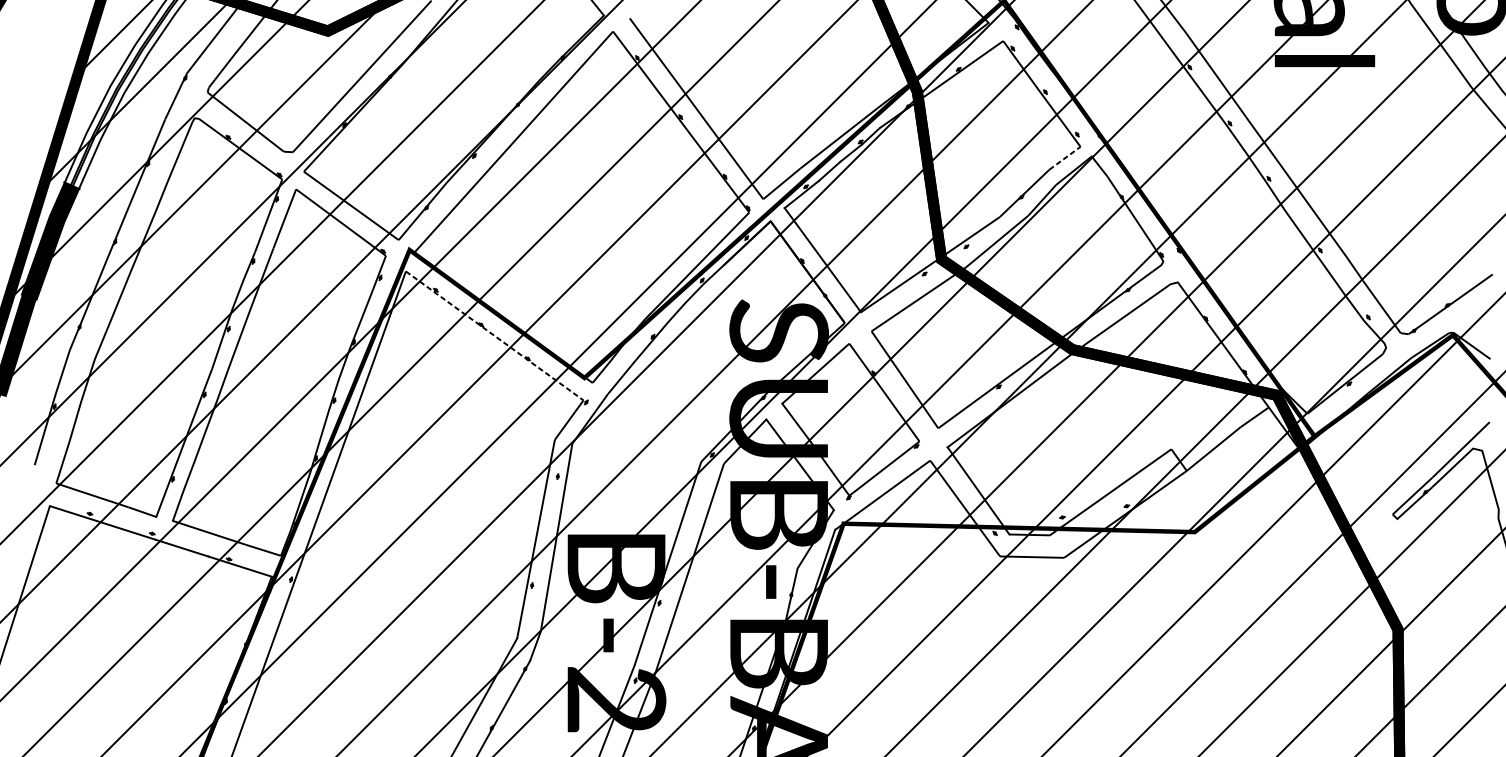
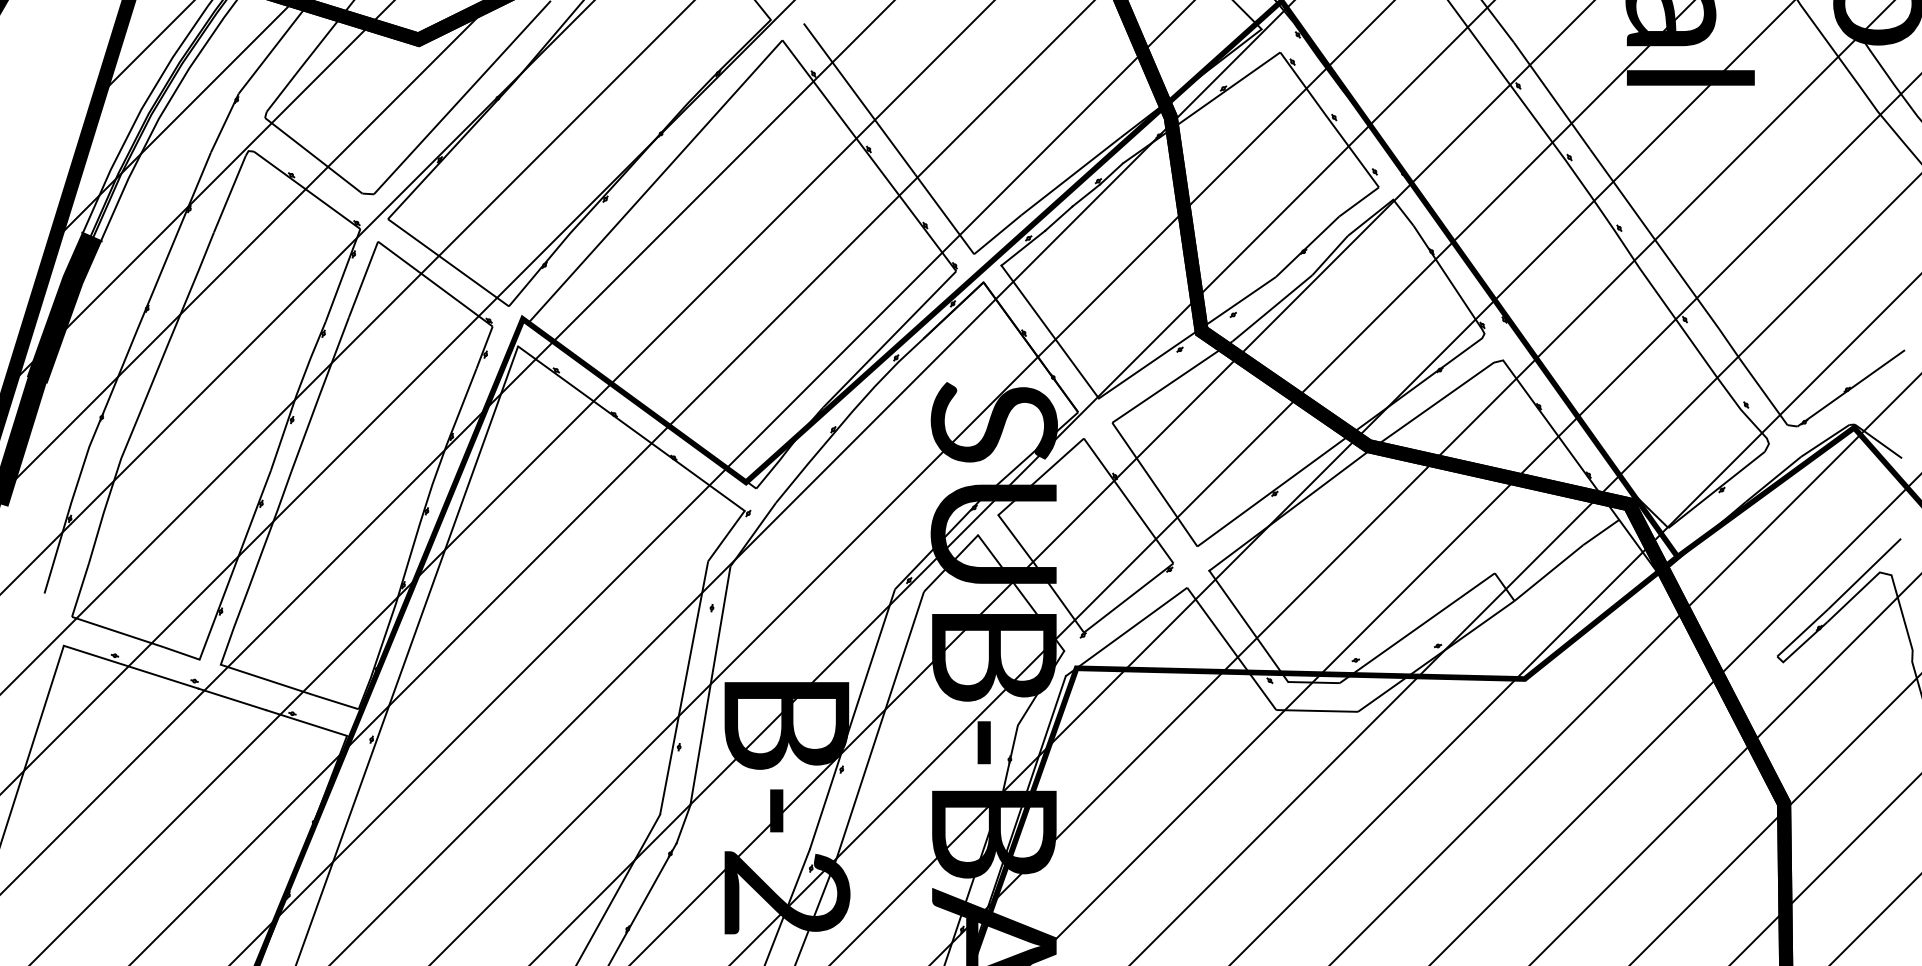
line: (1065, 158) -> (1359, 202), dashed -> solid
line: (494, 335) -> (631, 428), dashed -> solid

